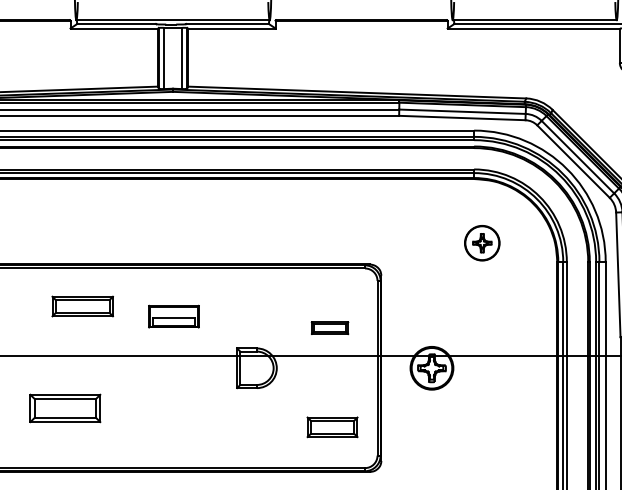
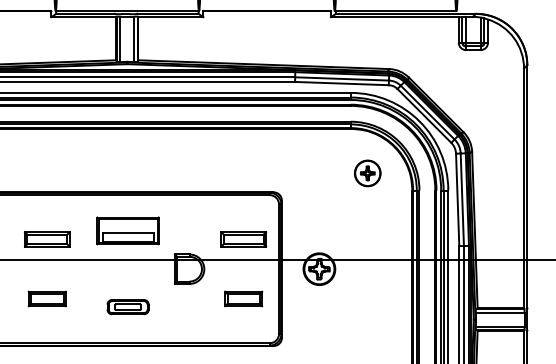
part: (481, 243) -> (367, 173), moved
part: (81, 306) -> (46, 239), moved
part: (173, 316) -> (127, 230), size x1.67
part: (329, 328) -> (243, 239), size x1.67
part: (64, 407) -> (46, 298), size x0.71
part: (173, 419) -> (127, 307), added
part: (332, 426) -> (243, 298), moved

